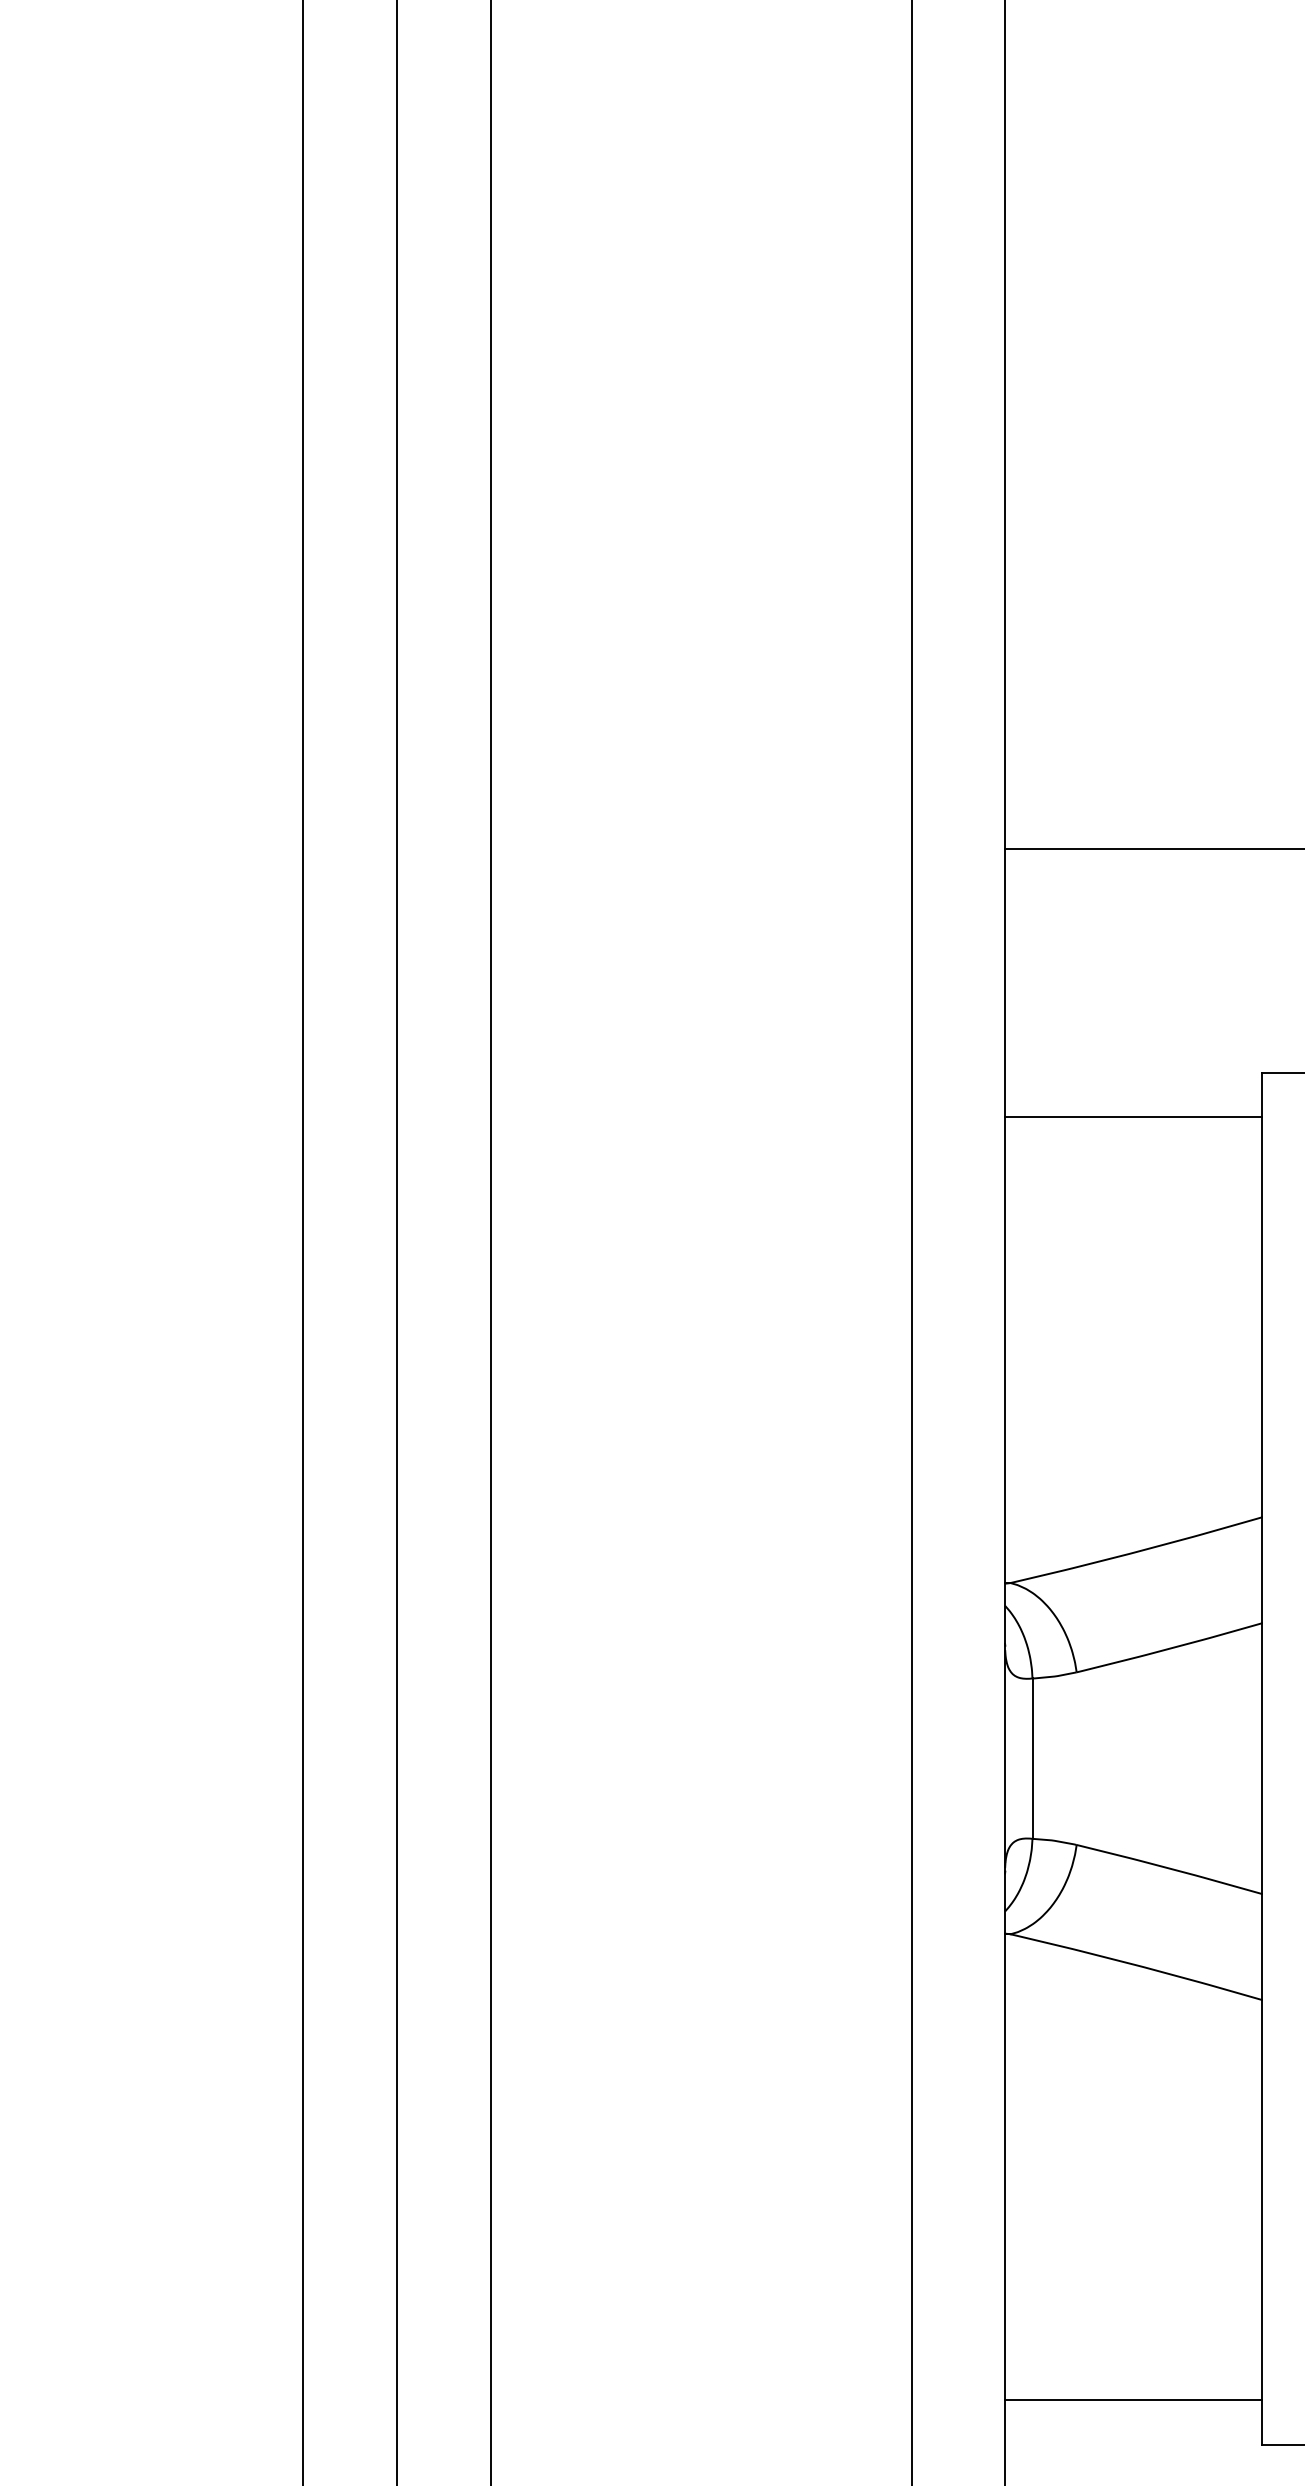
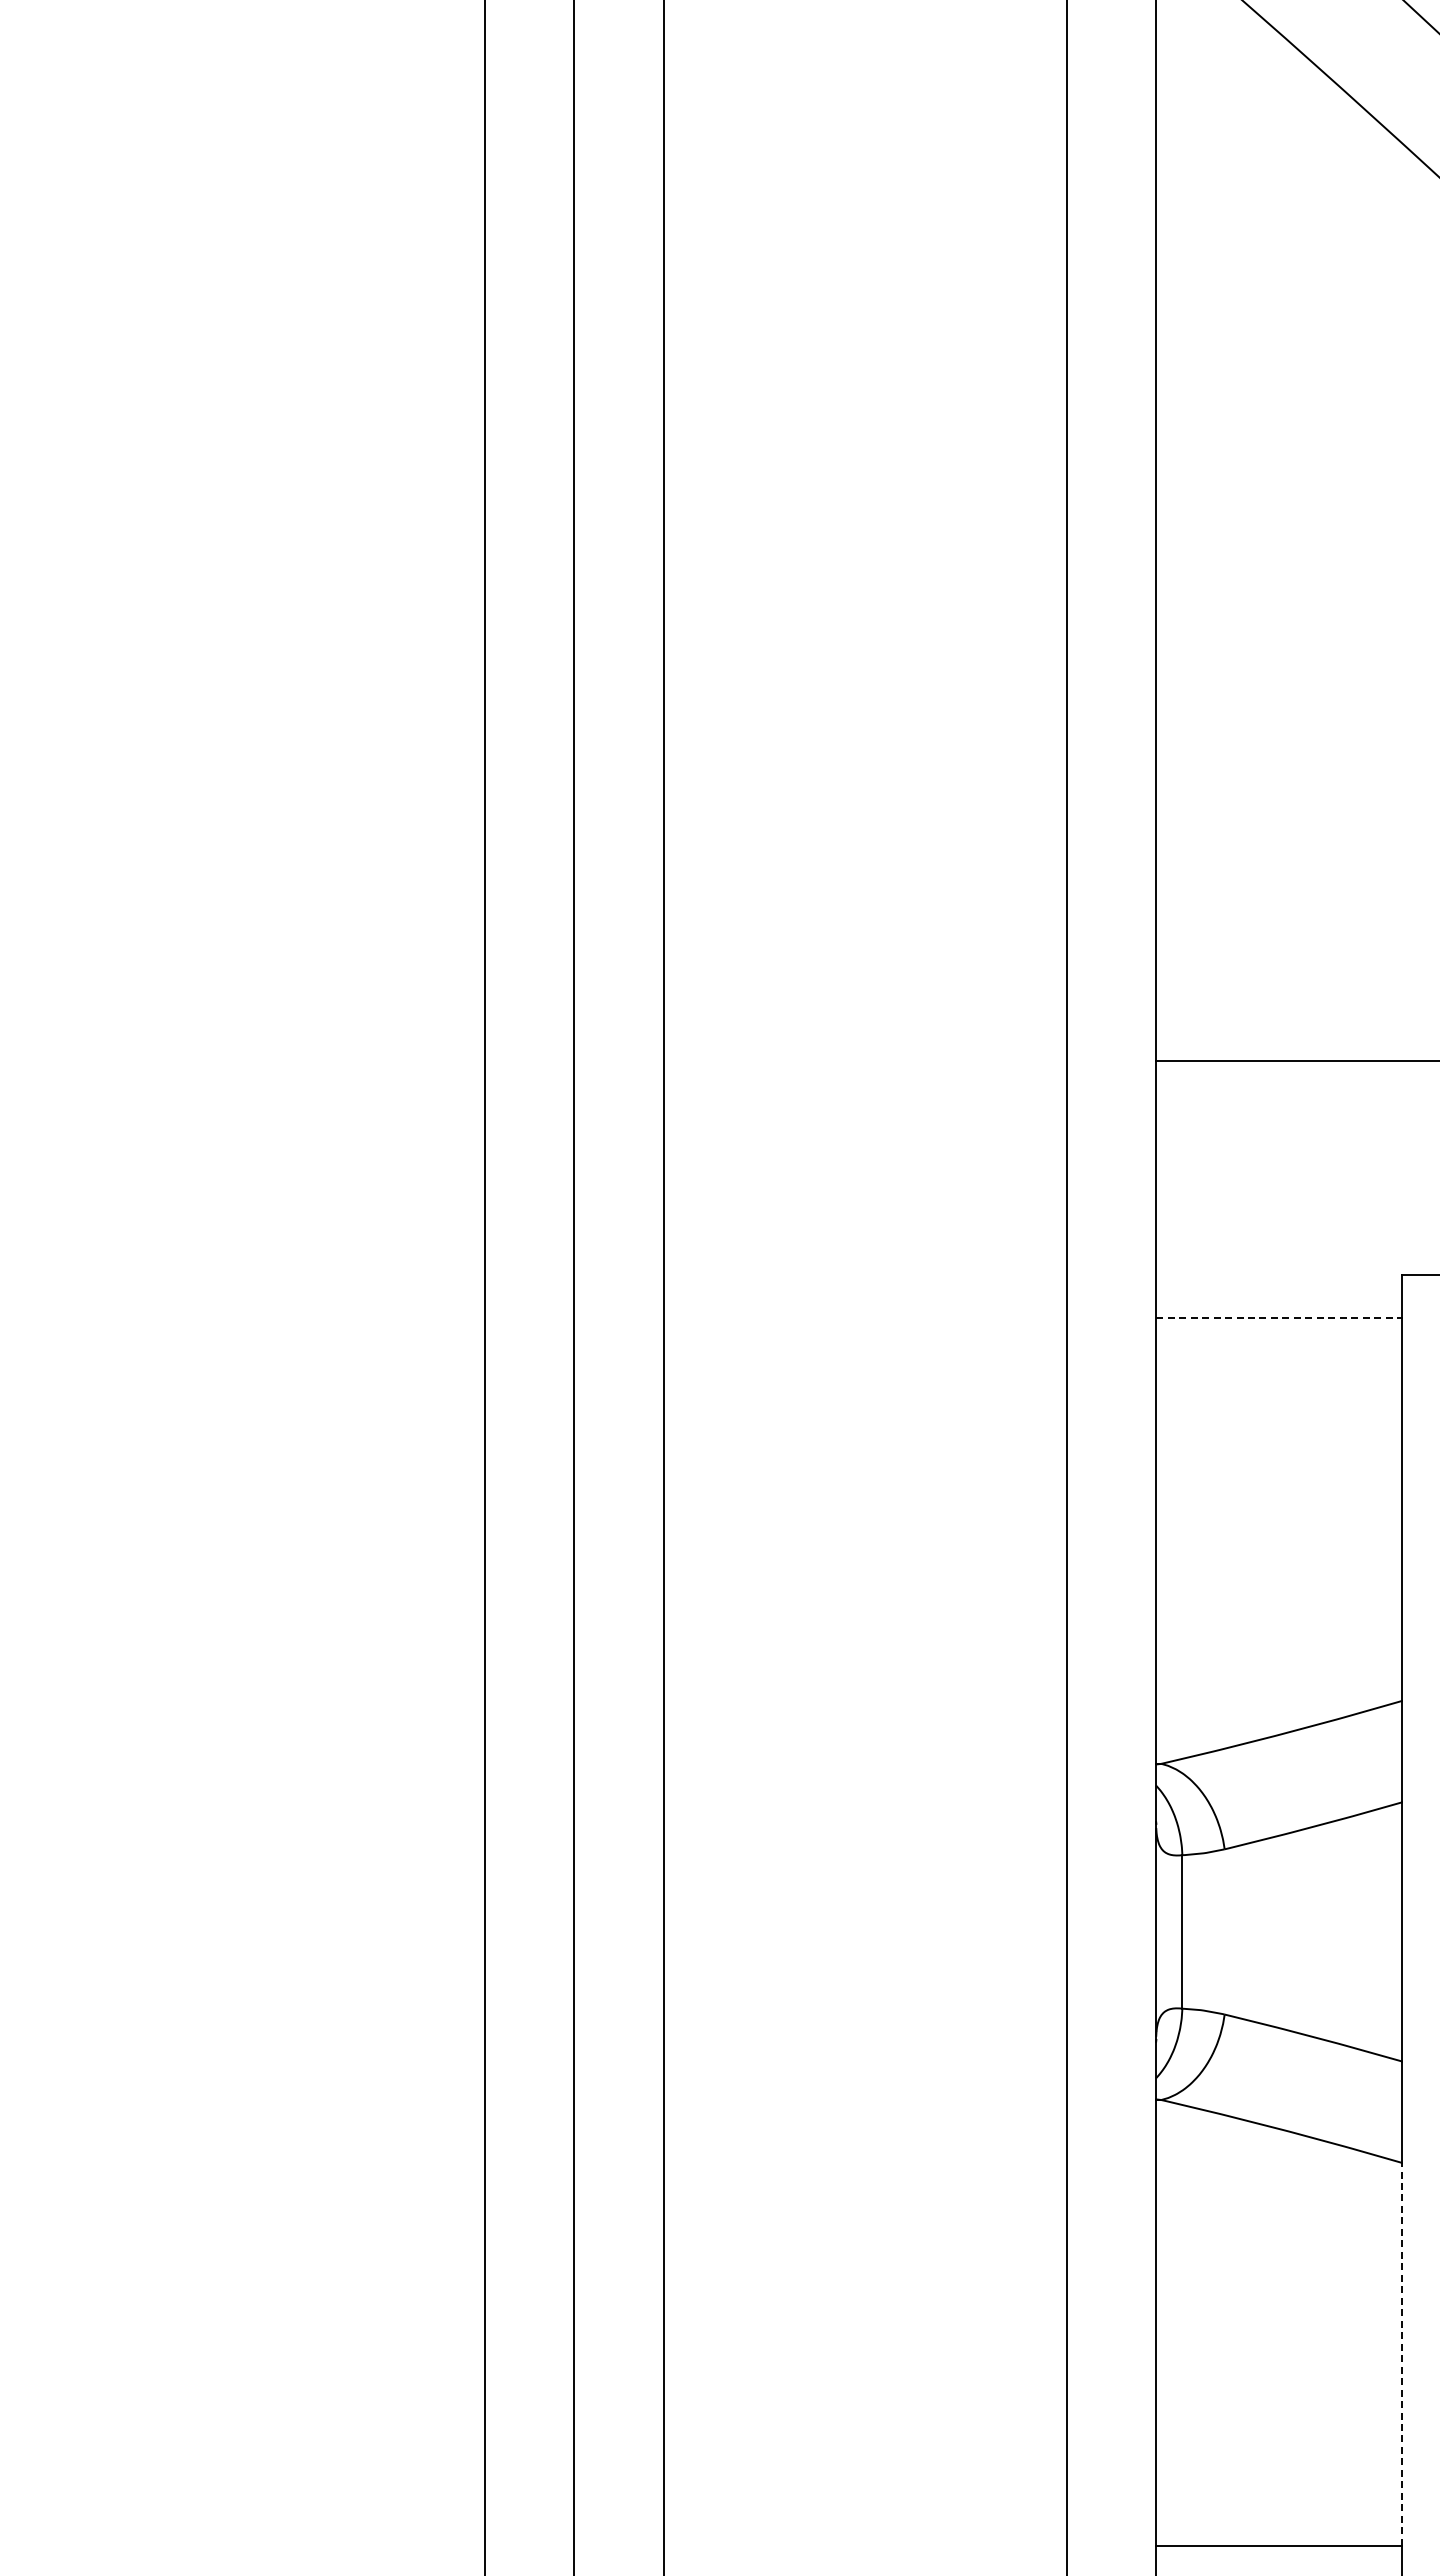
line: (1133, 1117) -> (1279, 1318), solid -> dashed
line: (1262, 2199) -> (1402, 2353), solid -> dashed

